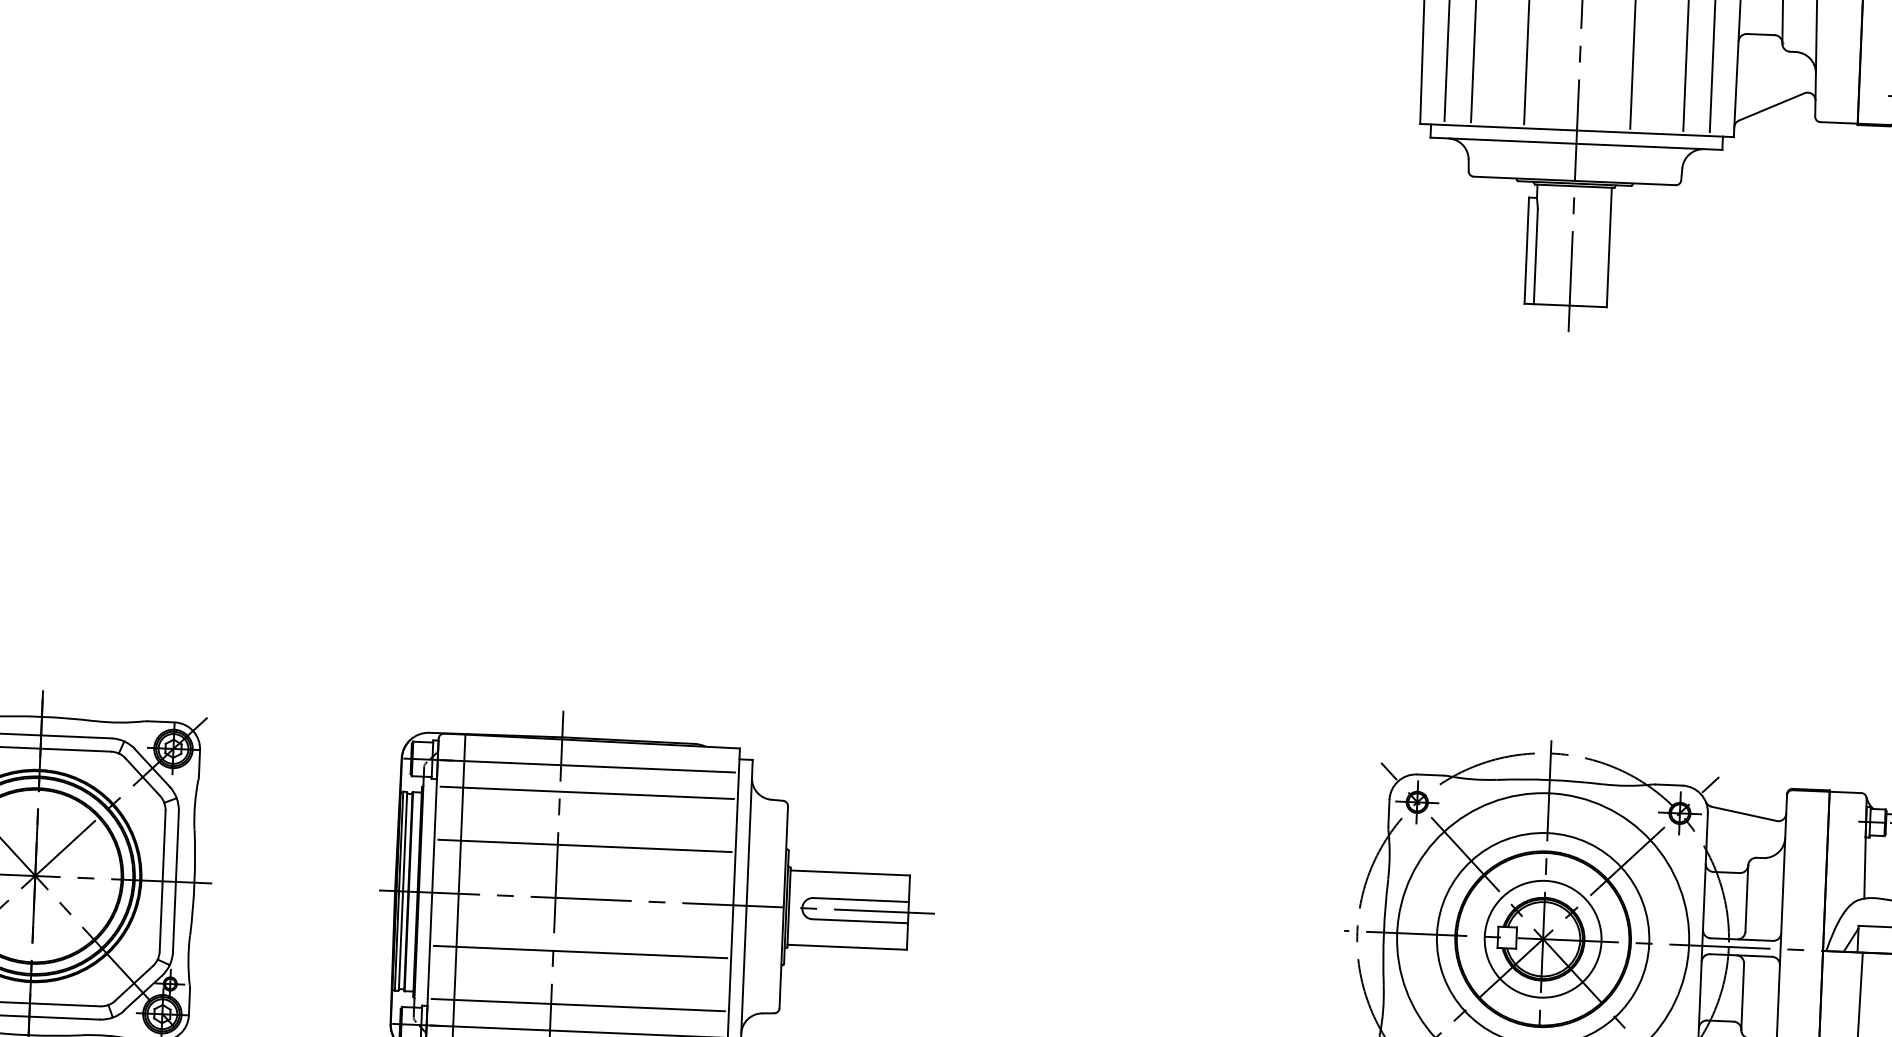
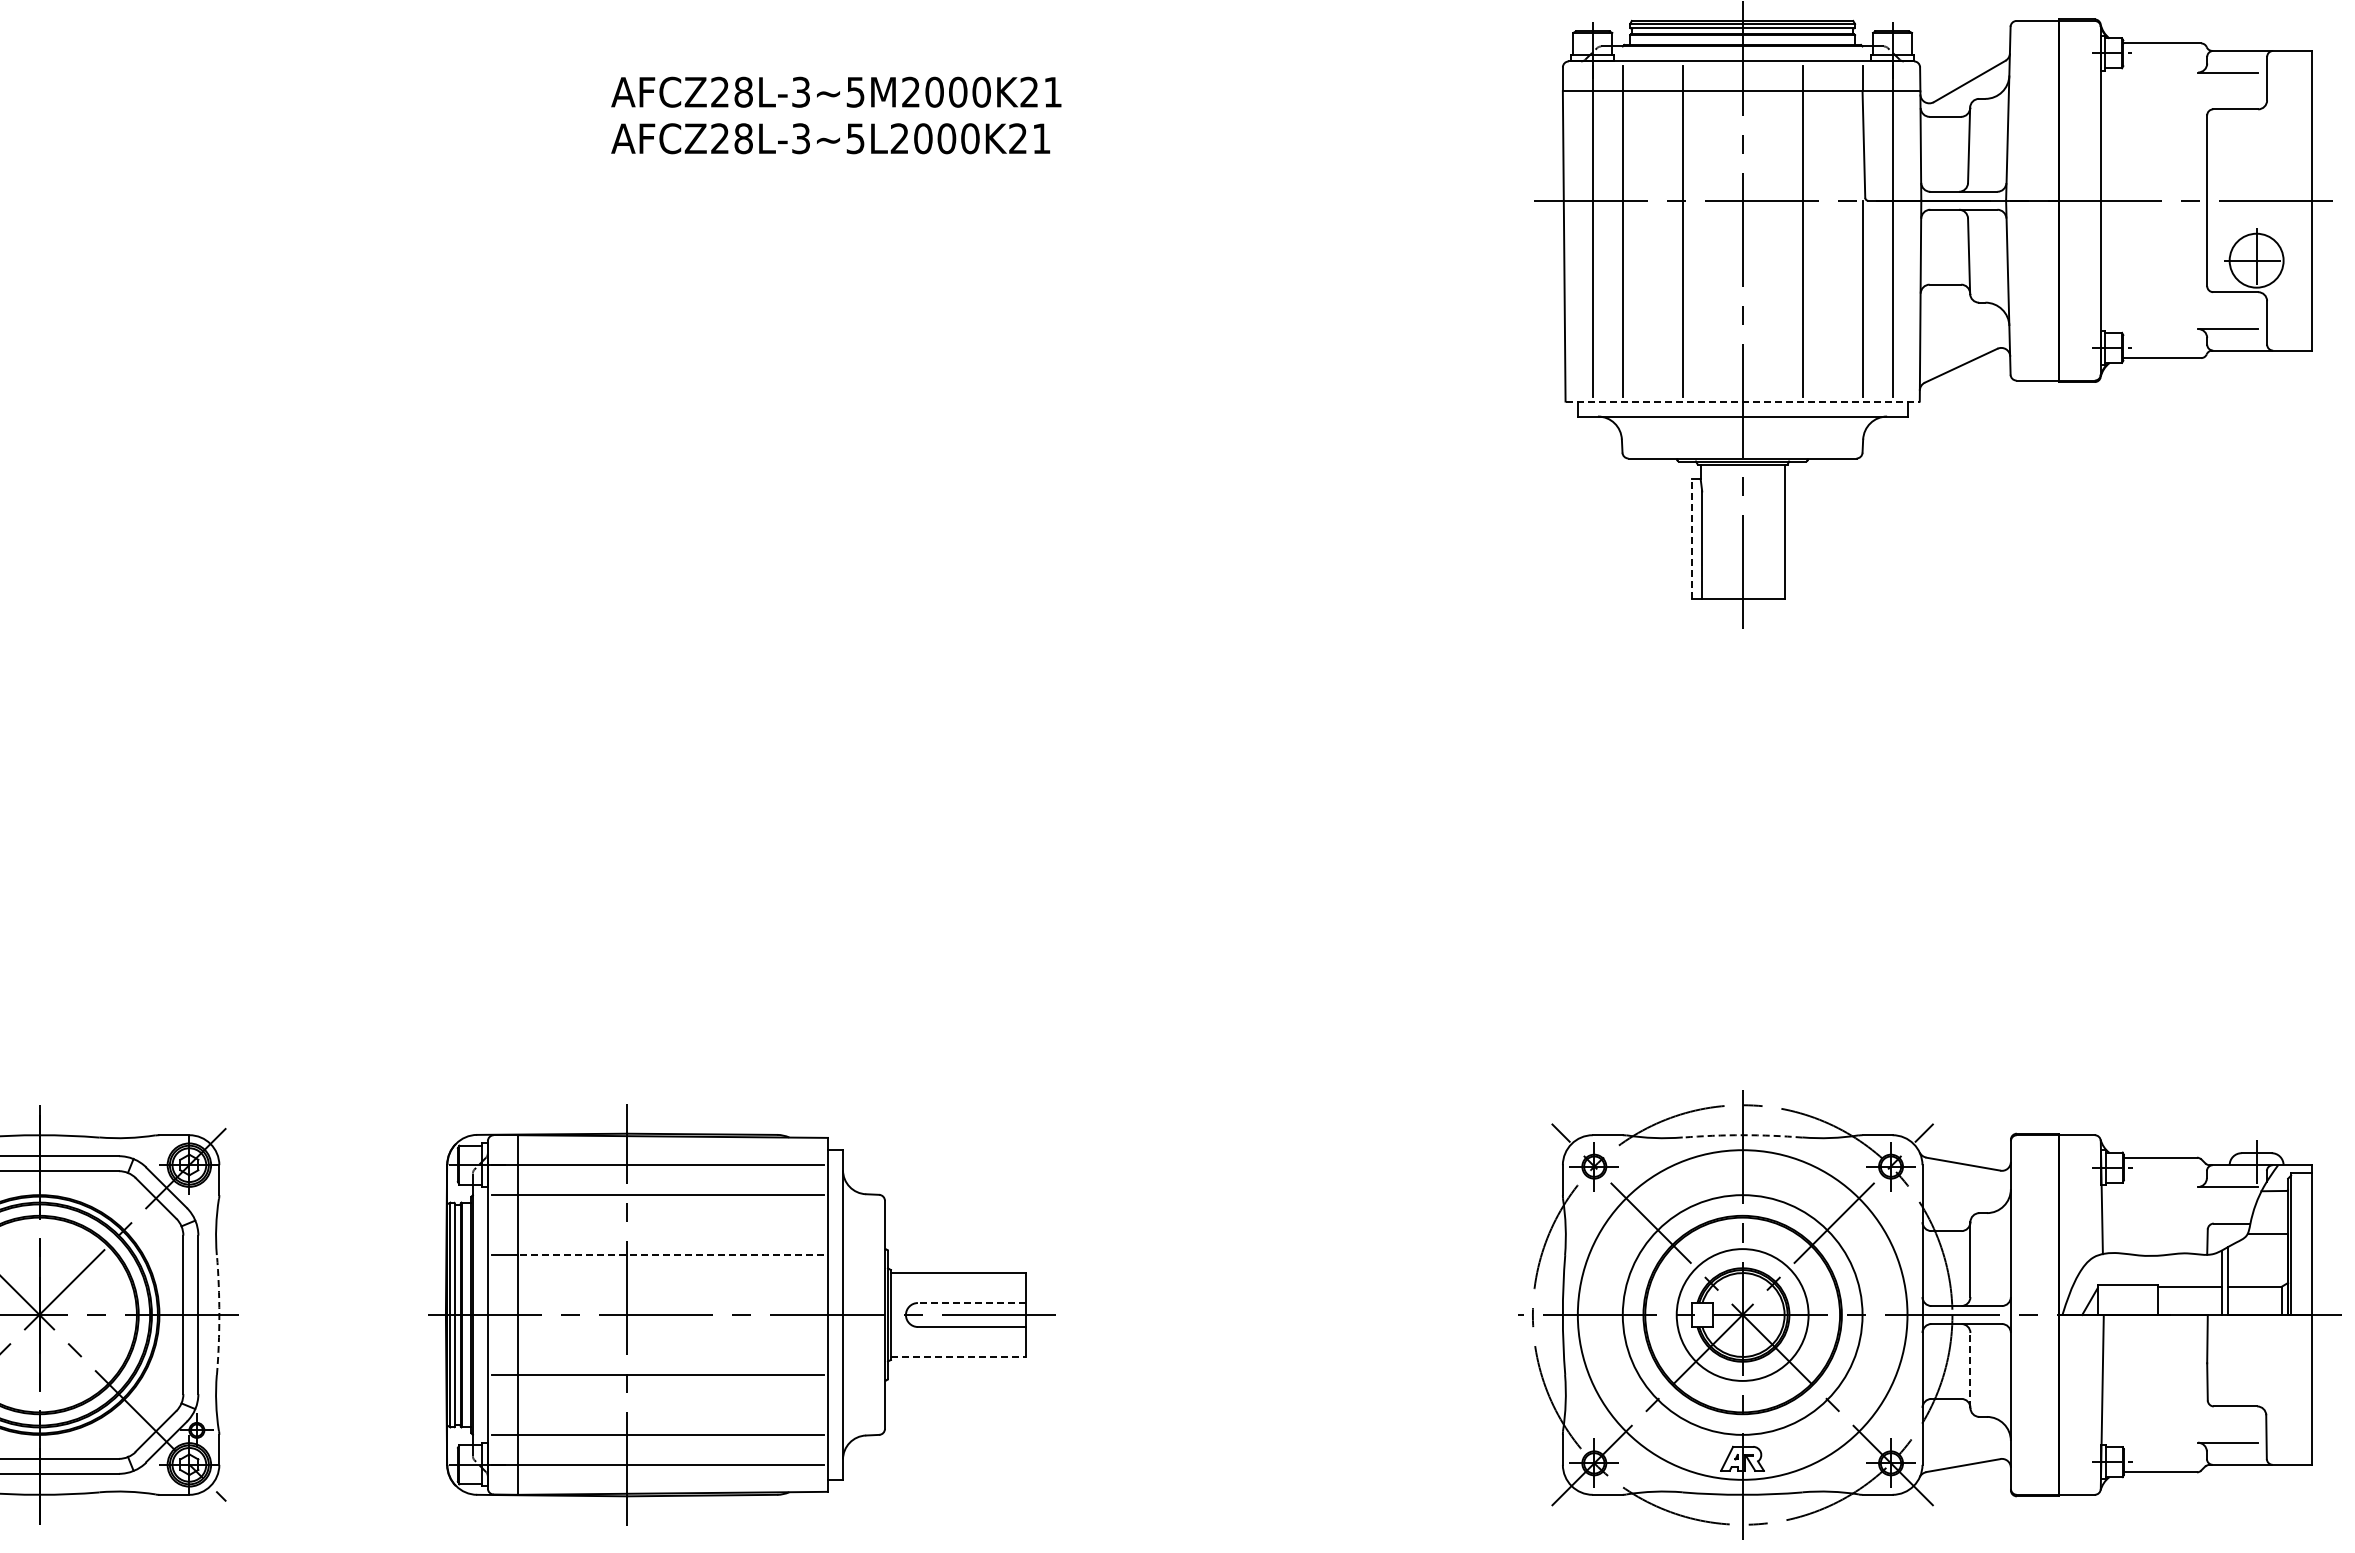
line: (1577, 130) -> (1743, 401), solid -> dashed
line: (1526, 250) -> (1691, 539), solid -> dashed
arc: (1549, 780) -> (1742, 1135), solid -> dashed
line: (596, 846) -> (670, 1255), solid -> dashed
arc: (194, 883) -> (219, 1315), solid -> dashed
line: (860, 900) -> (971, 1303), solid -> dashed
line: (847, 946) -> (958, 1356), solid -> dashed
line: (1742, 995) -> (1970, 1369), solid -> dashed

